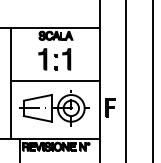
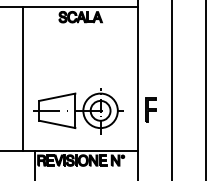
part: (54, 59) -> (78, 47), removed
line: (55, 81) -> (80, 76), removed

